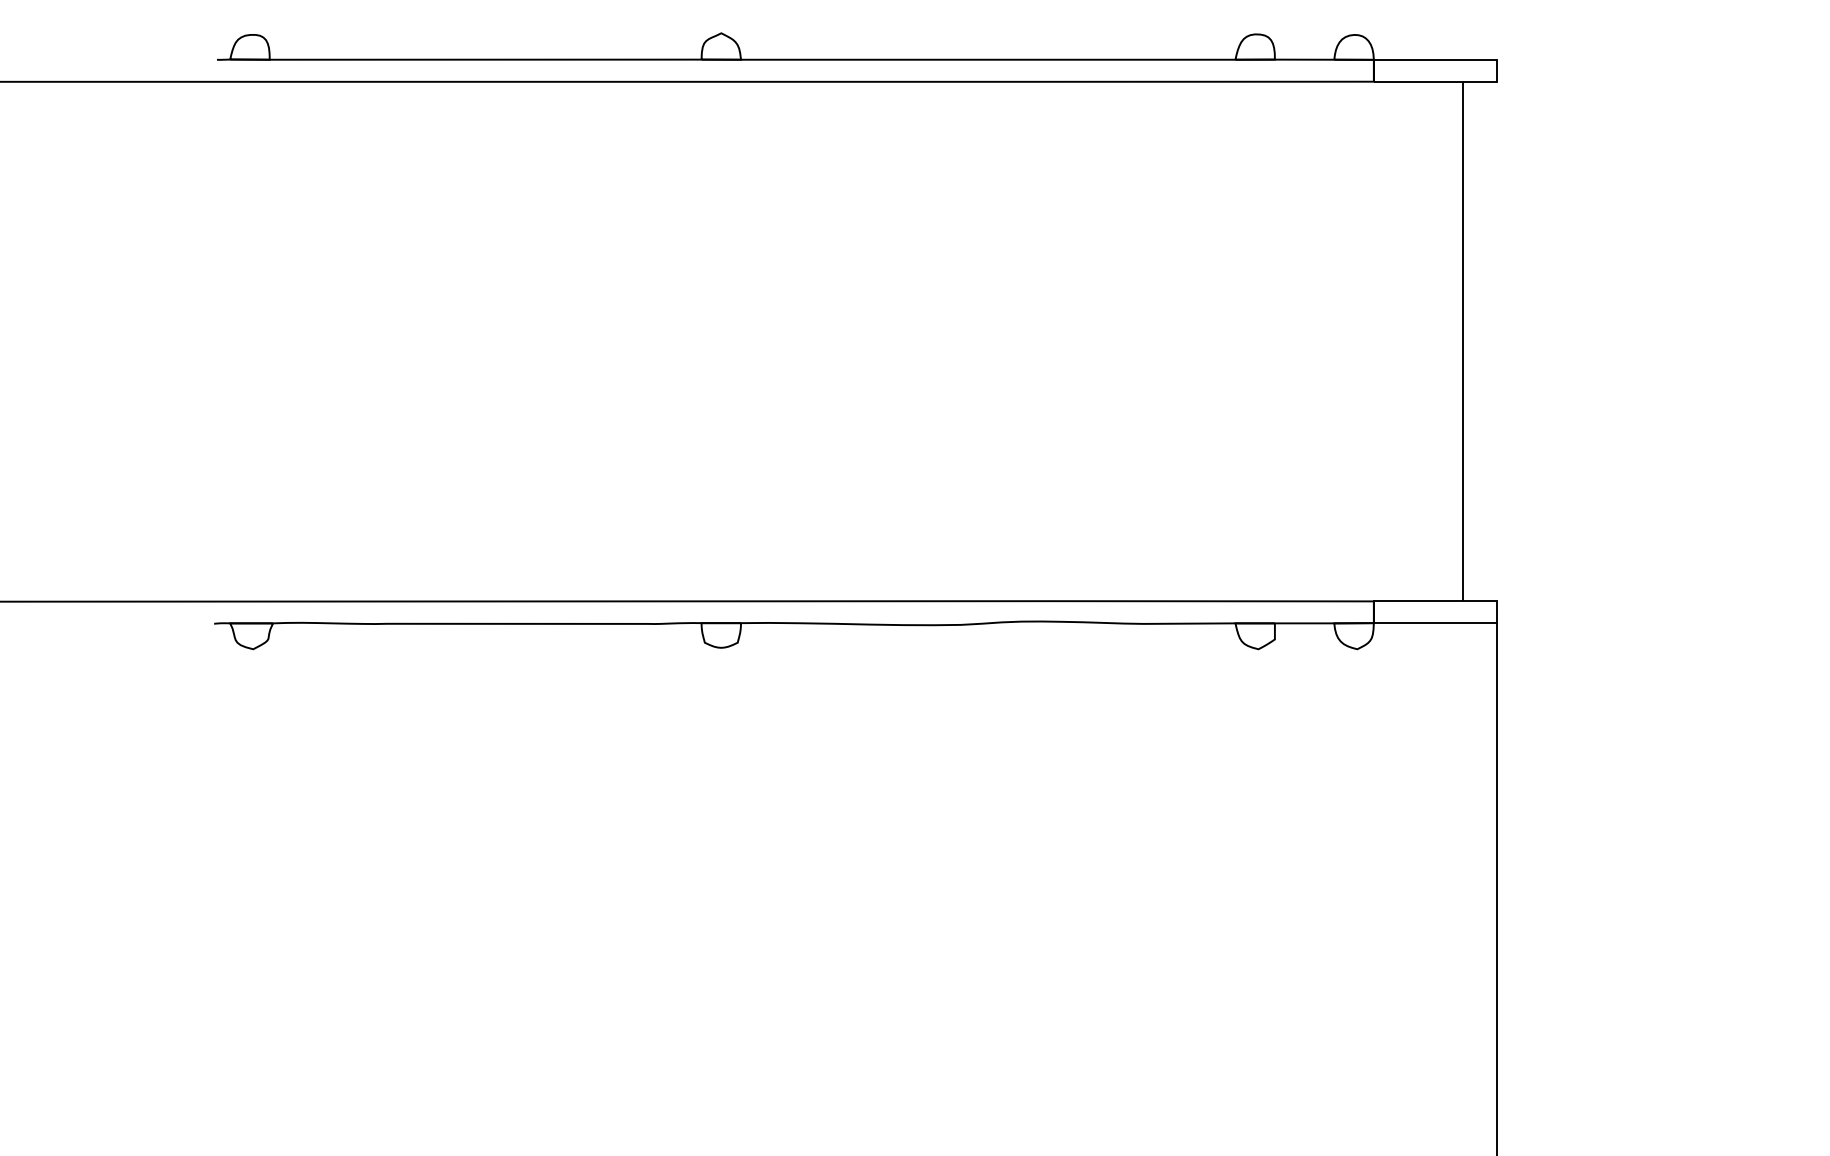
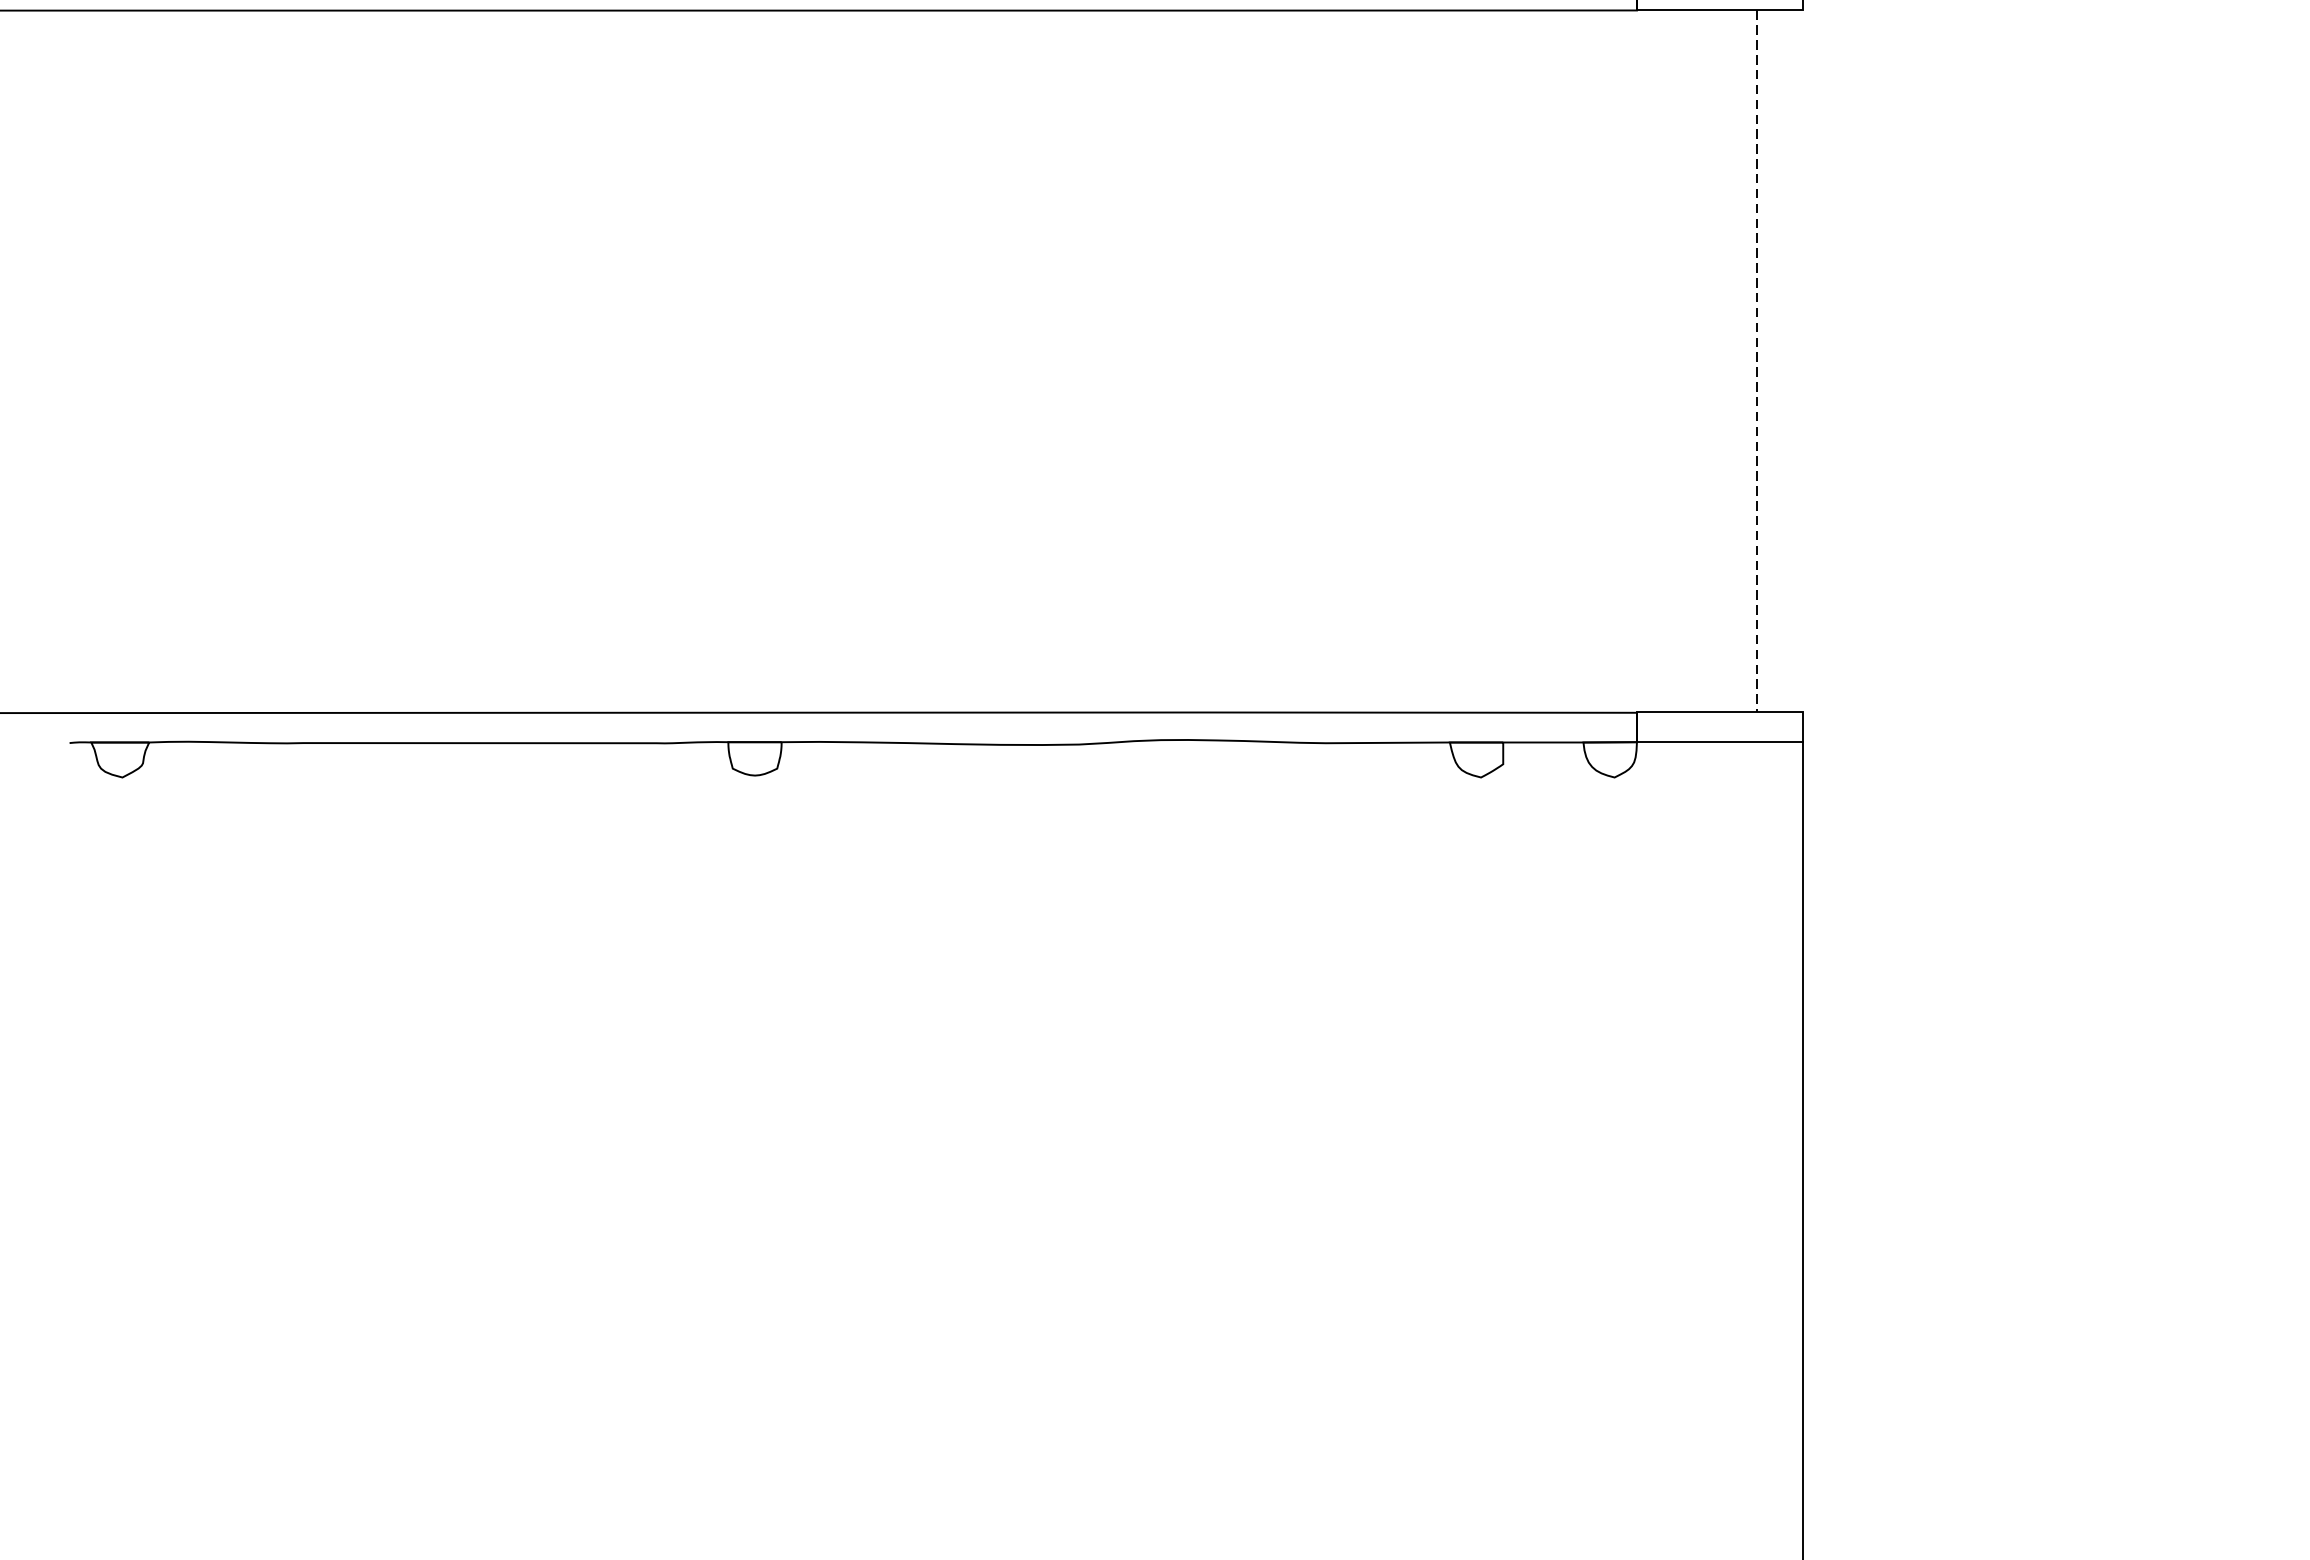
line: (1462, 341) -> (1756, 361), solid -> dashed

